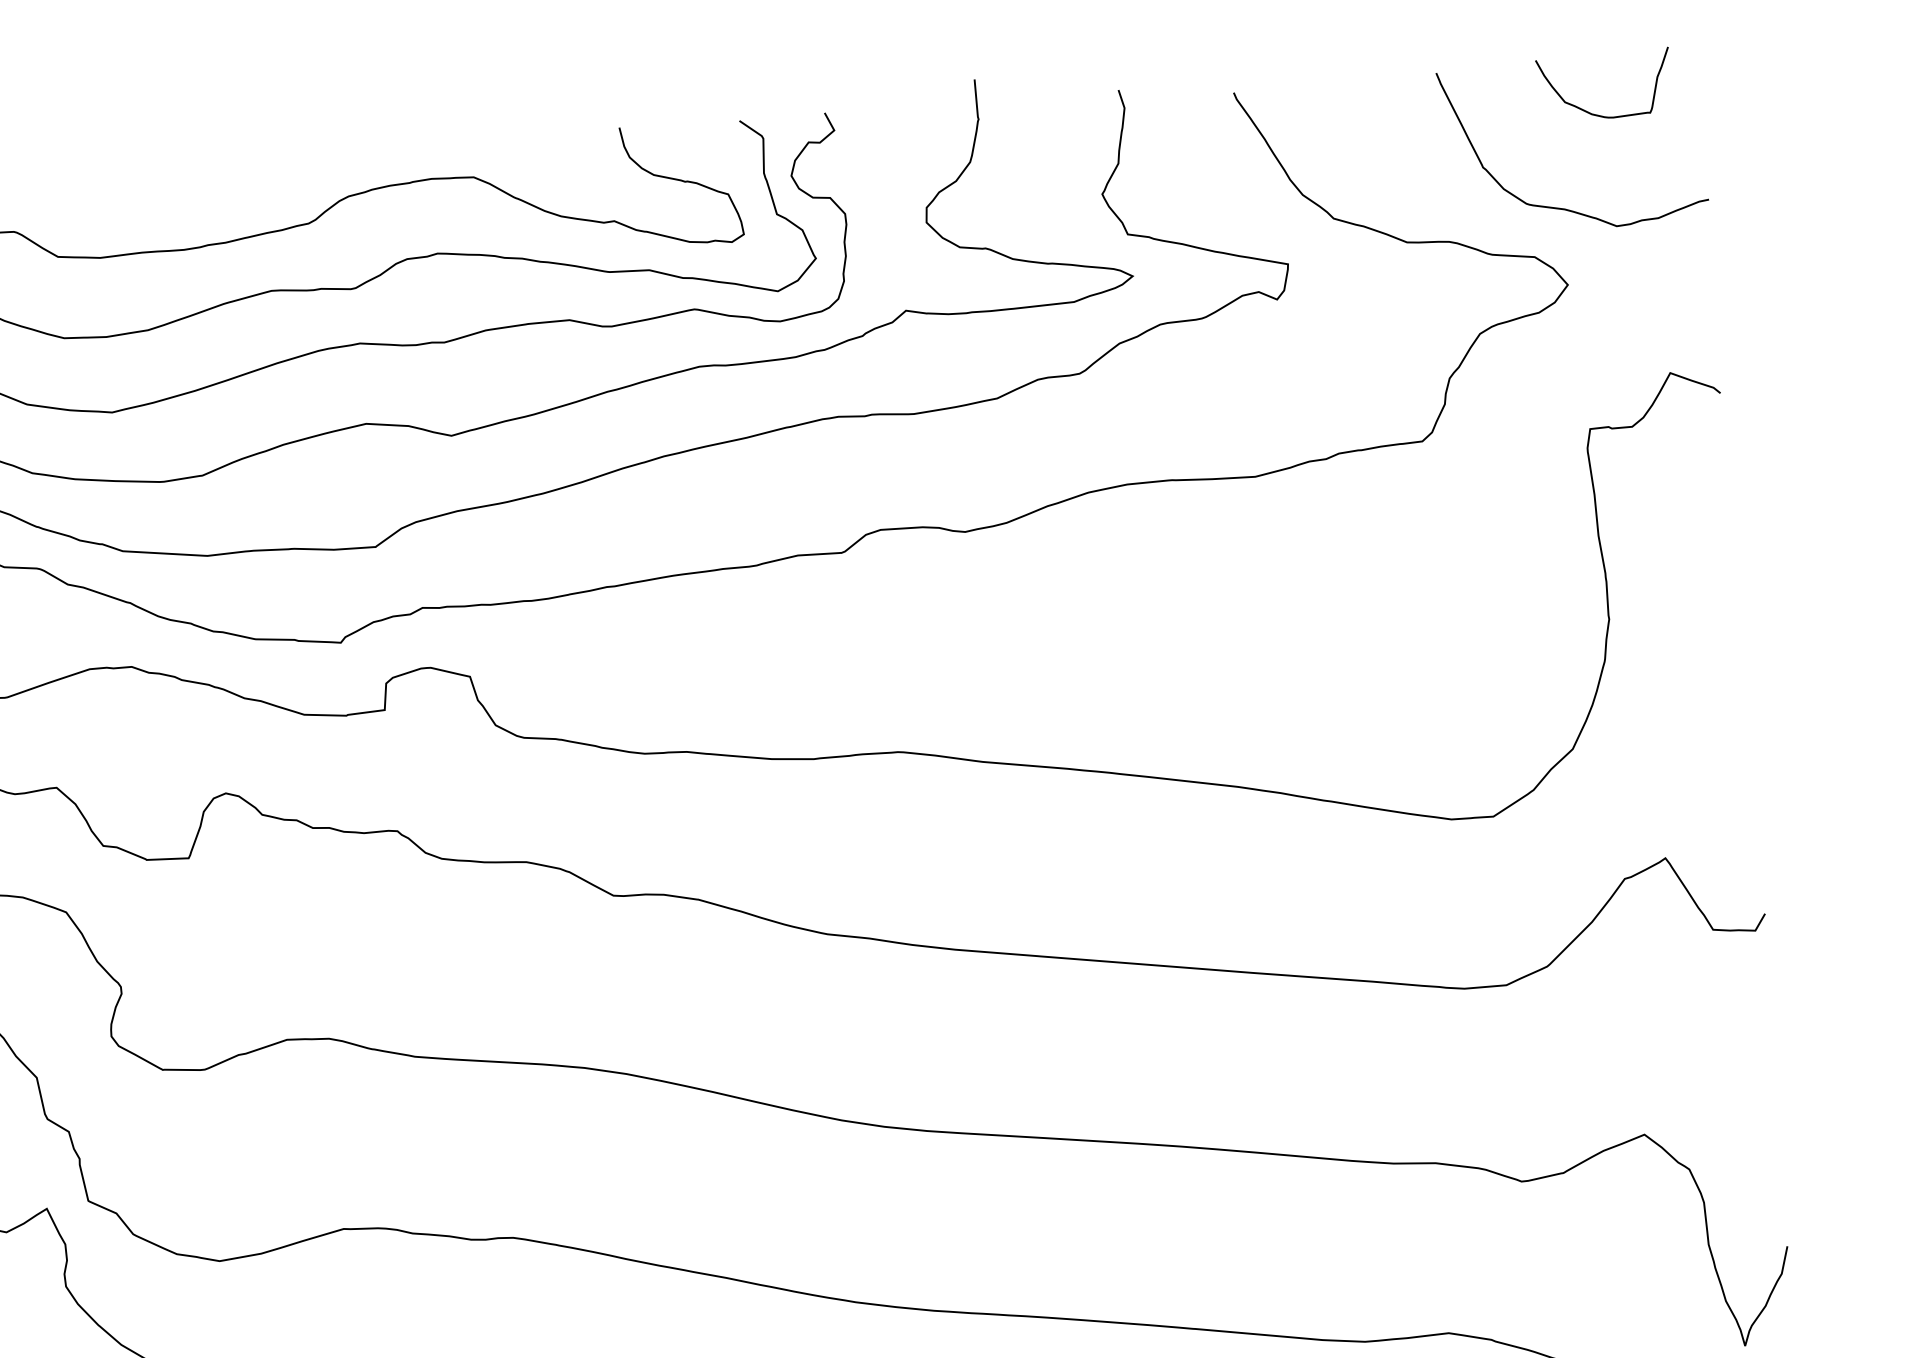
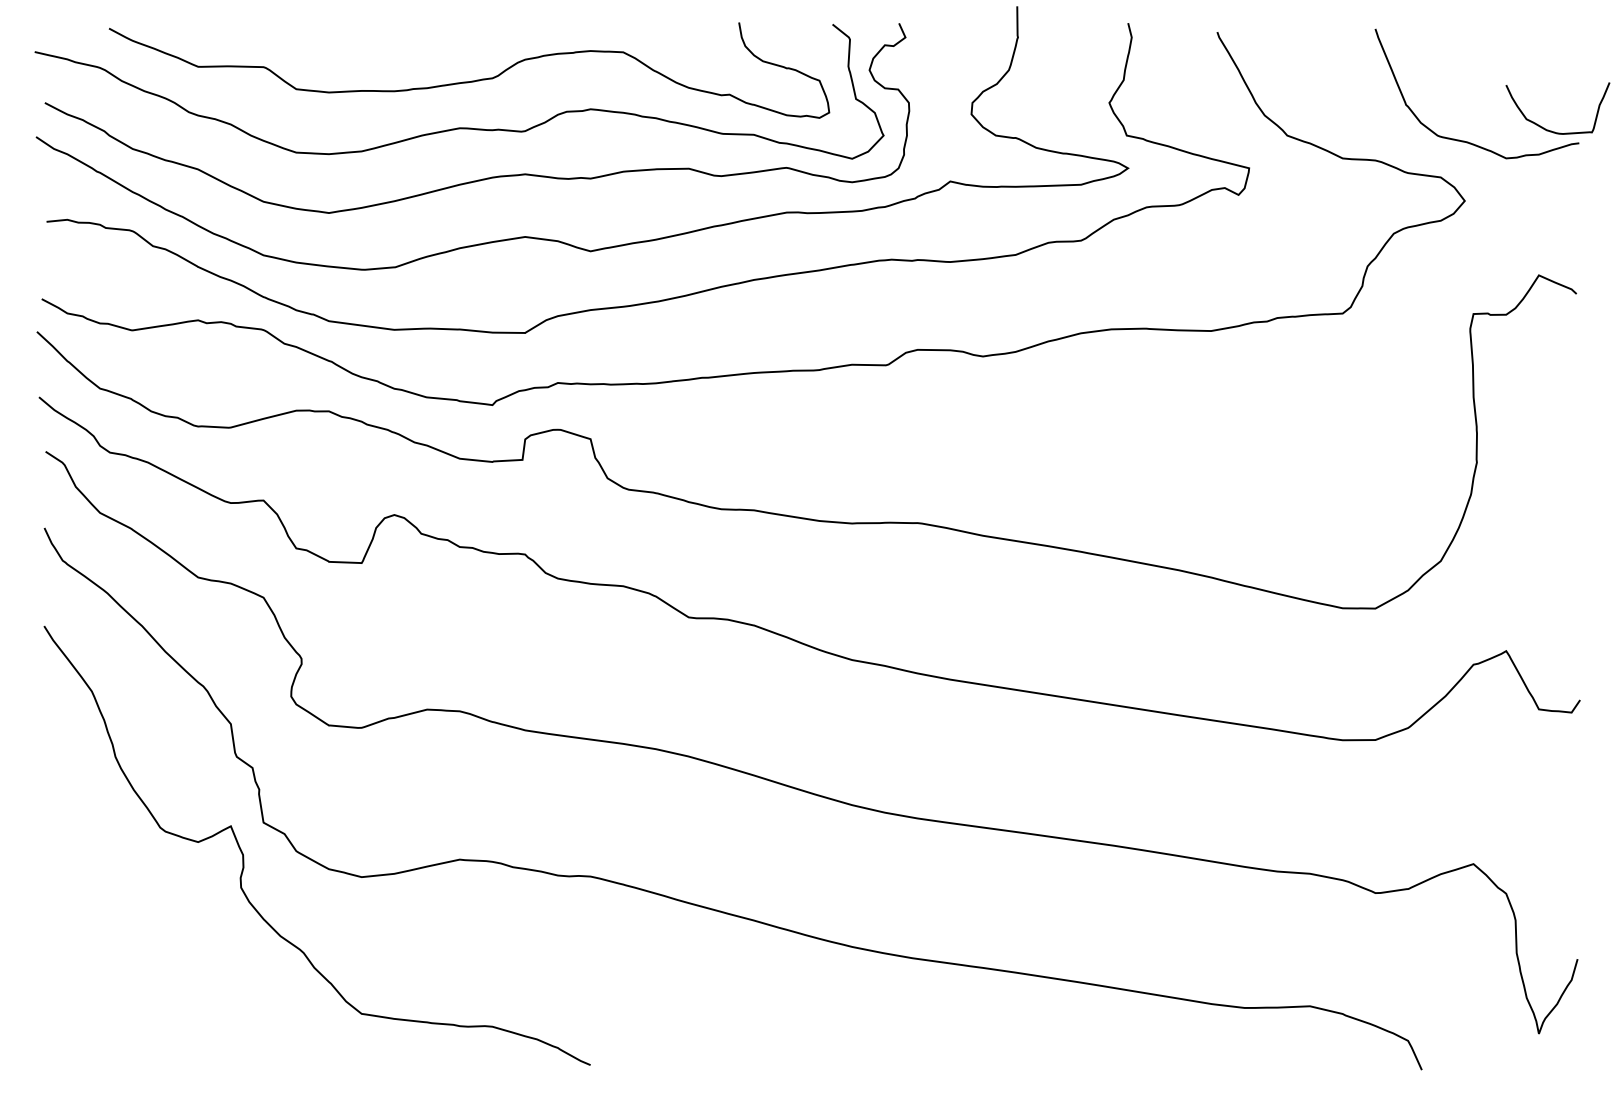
curve: (1598, 114) -> (1551, 130), moved

